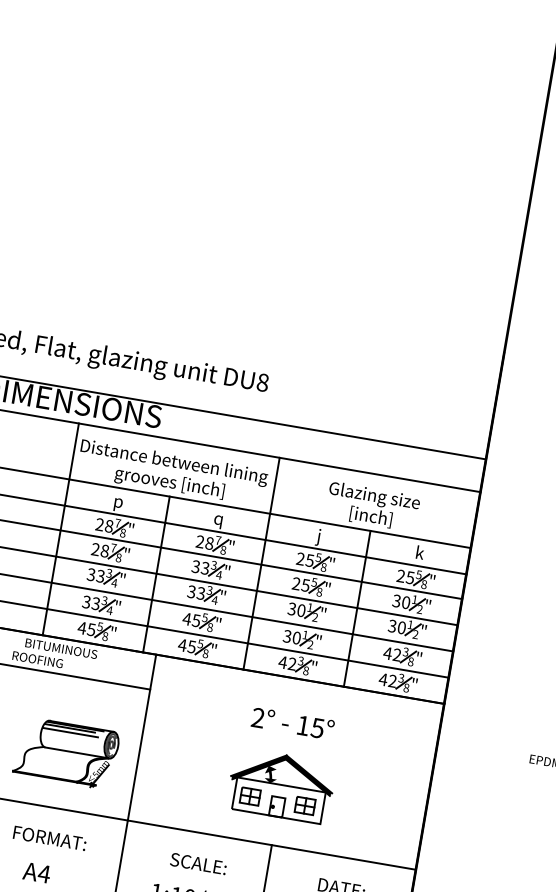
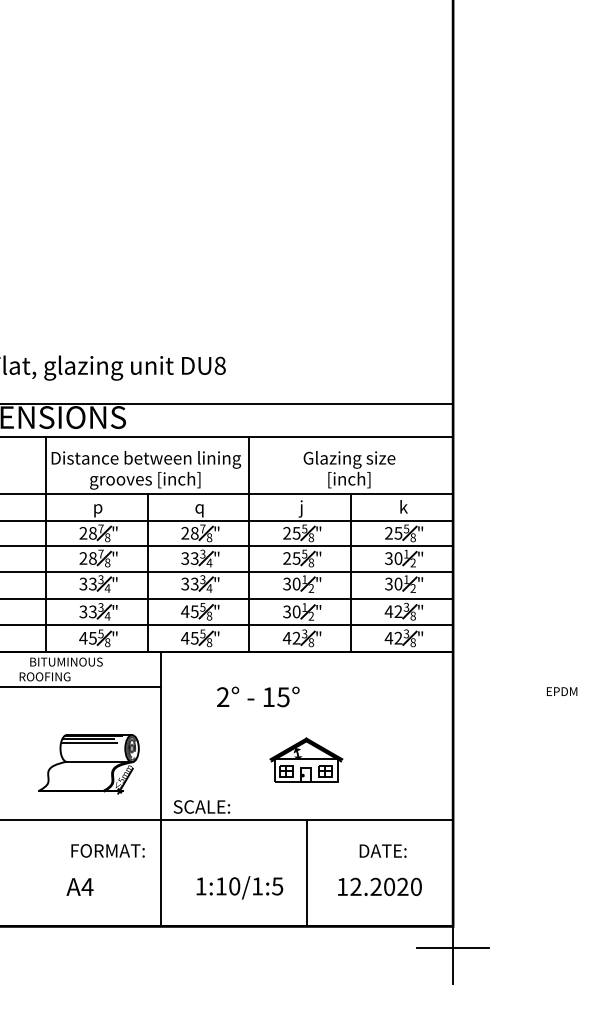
text: (293, 723) -> (258, 696), moved
part: (281, 785) -> (306, 759), size x0.7
text: (49, 837) -> (107, 850), moved
text: (198, 863) -> (201, 806), moved

